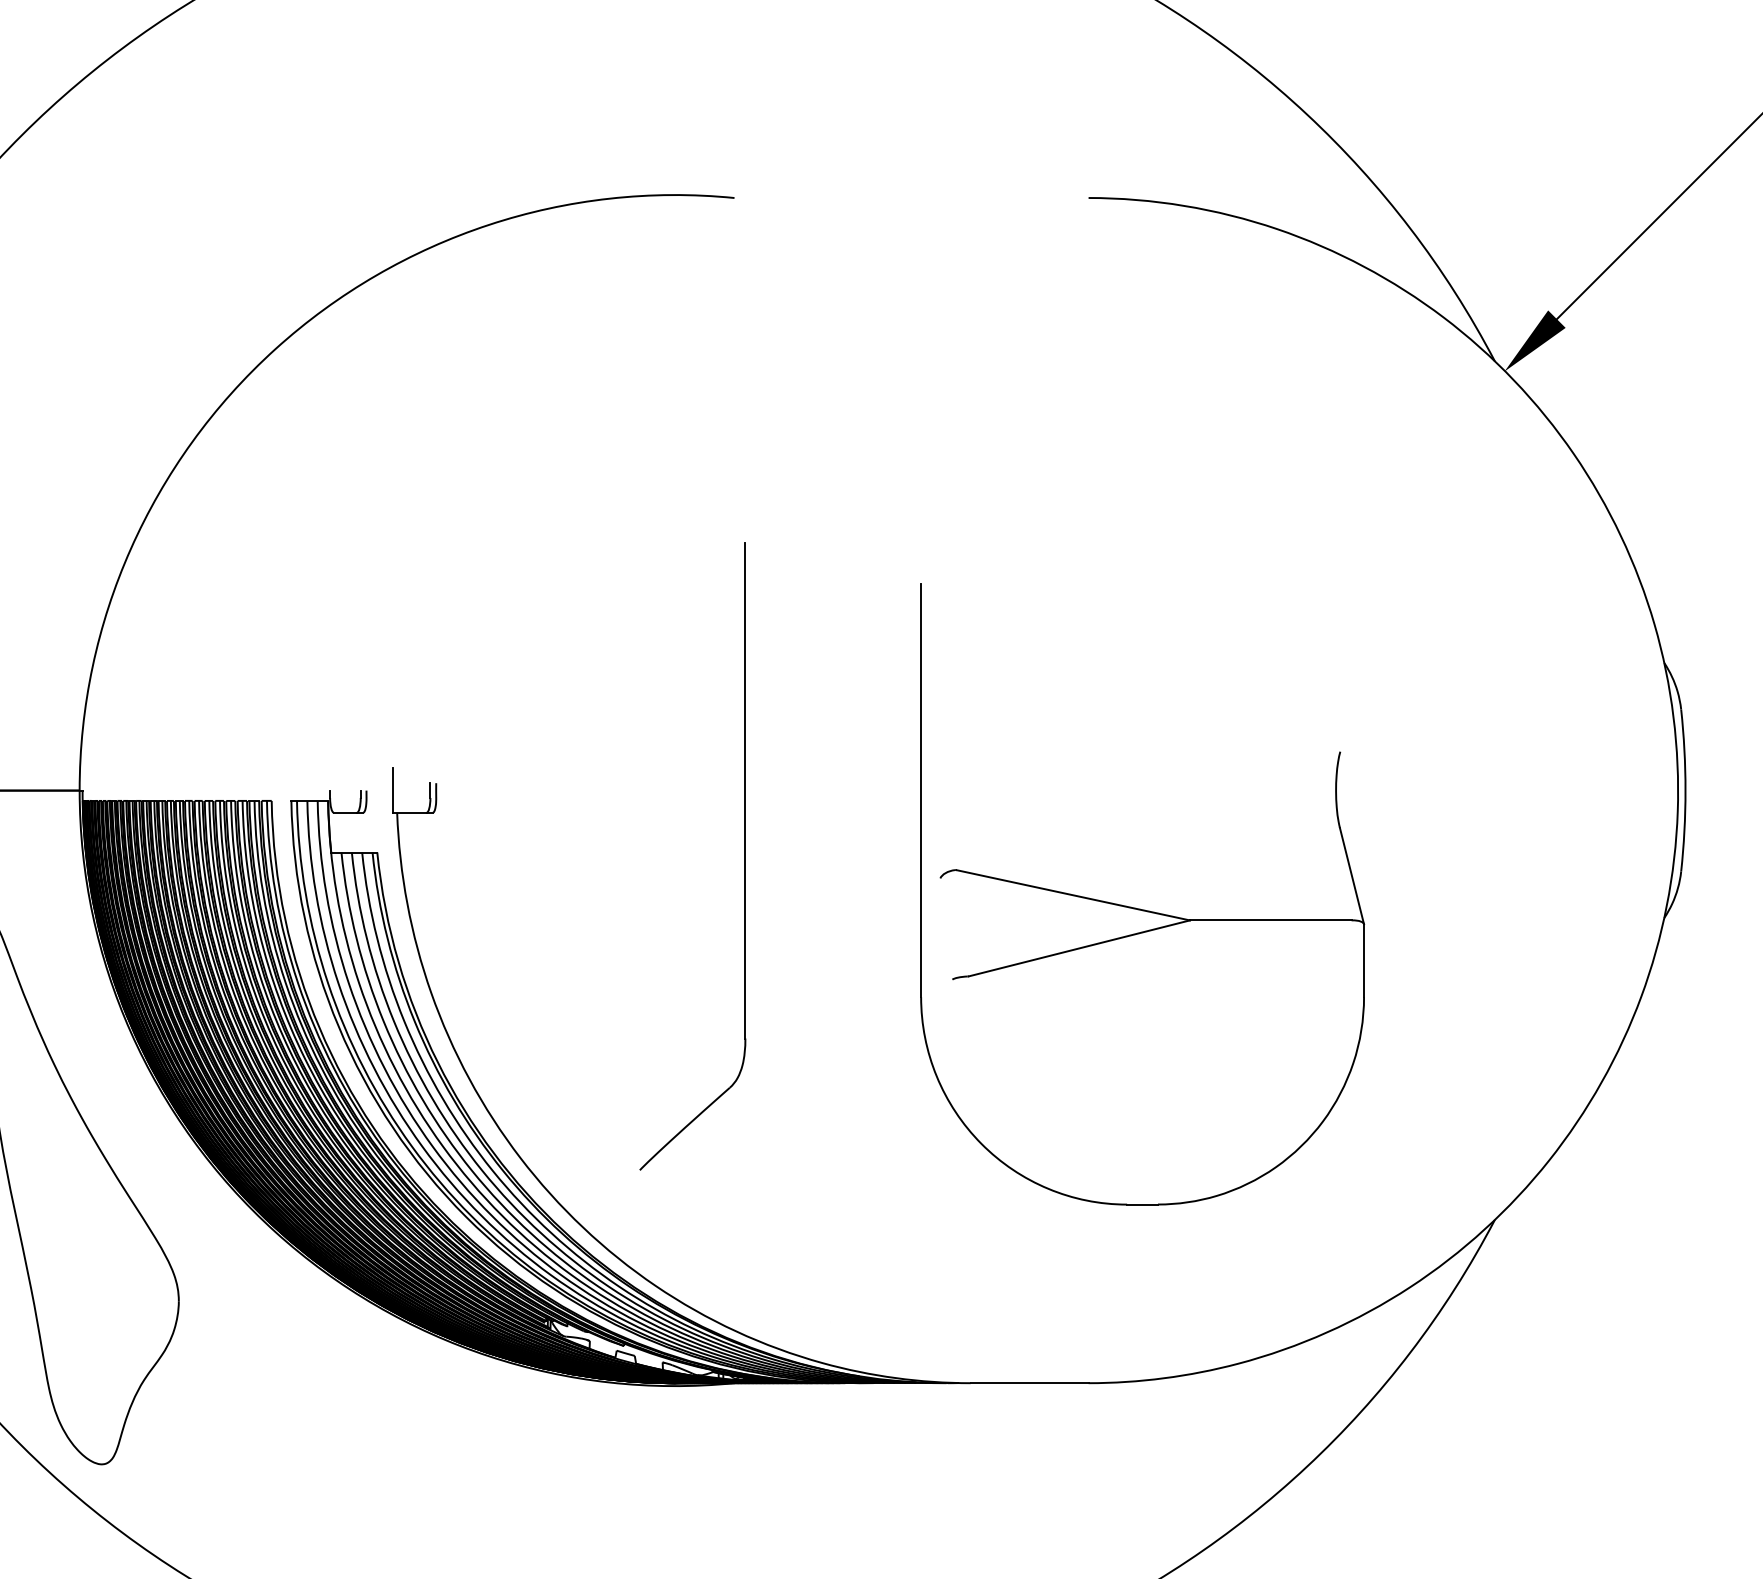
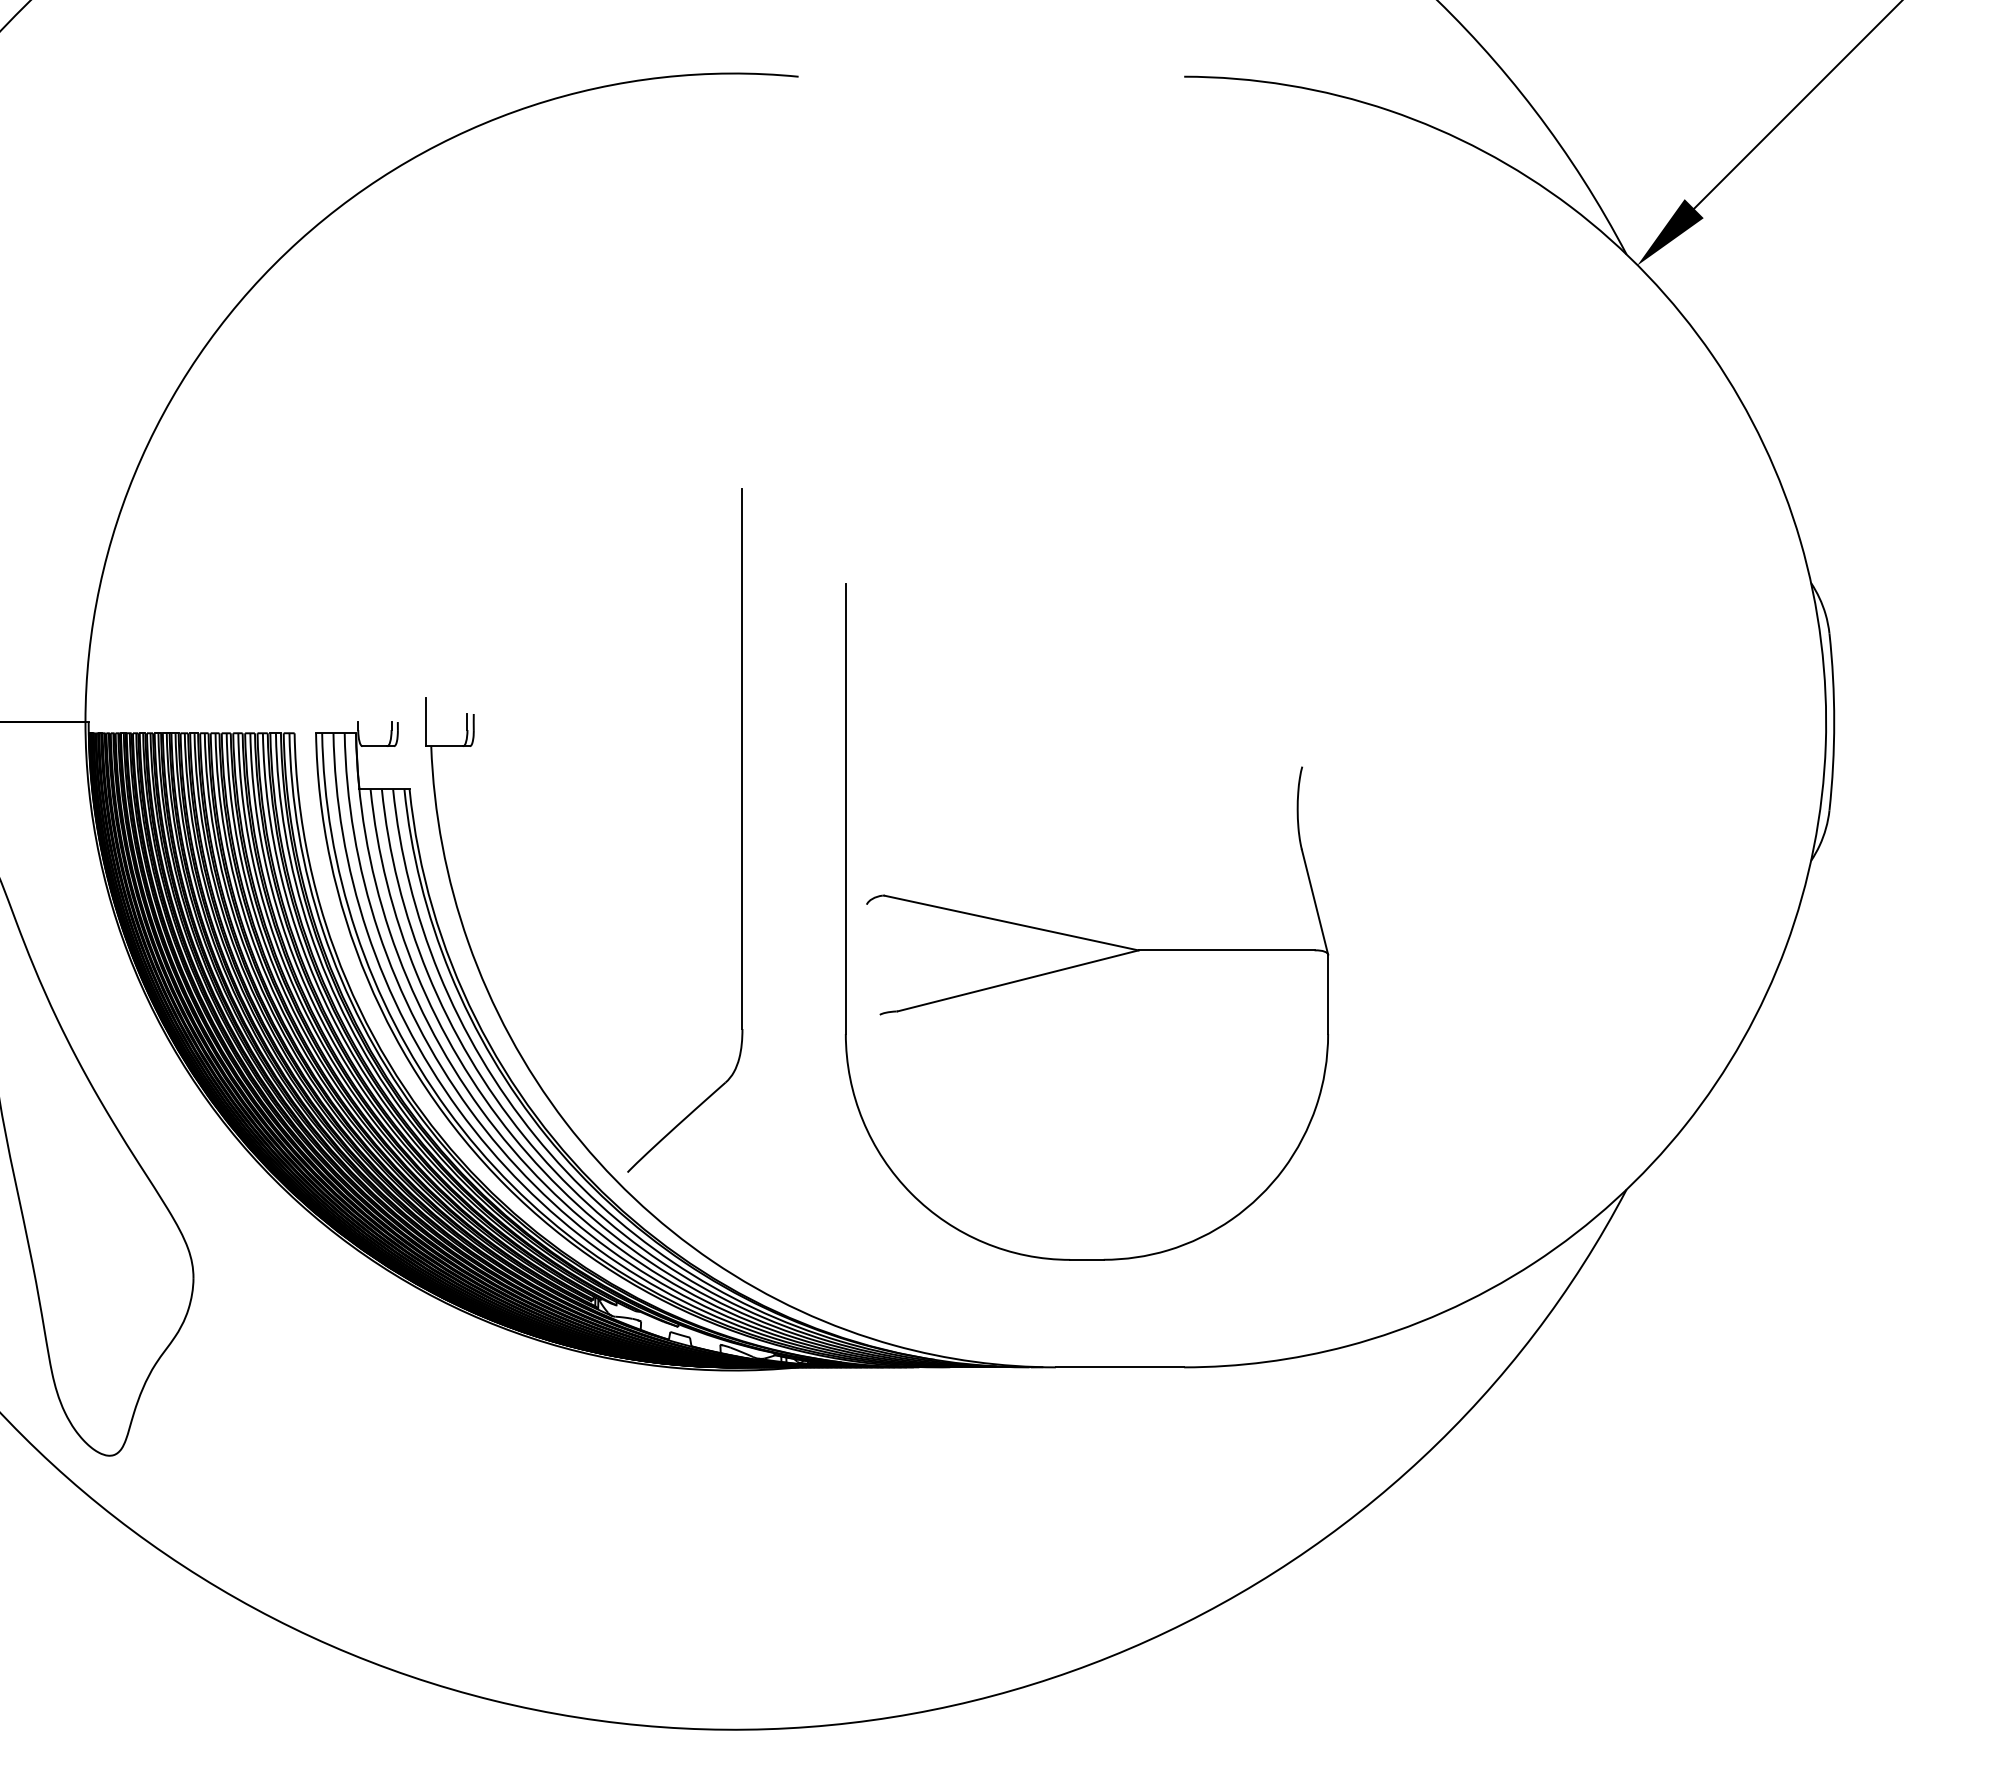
part: (744, 856) -> (741, 830), moved
part: (1140, 908) -> (1084, 937), moved

